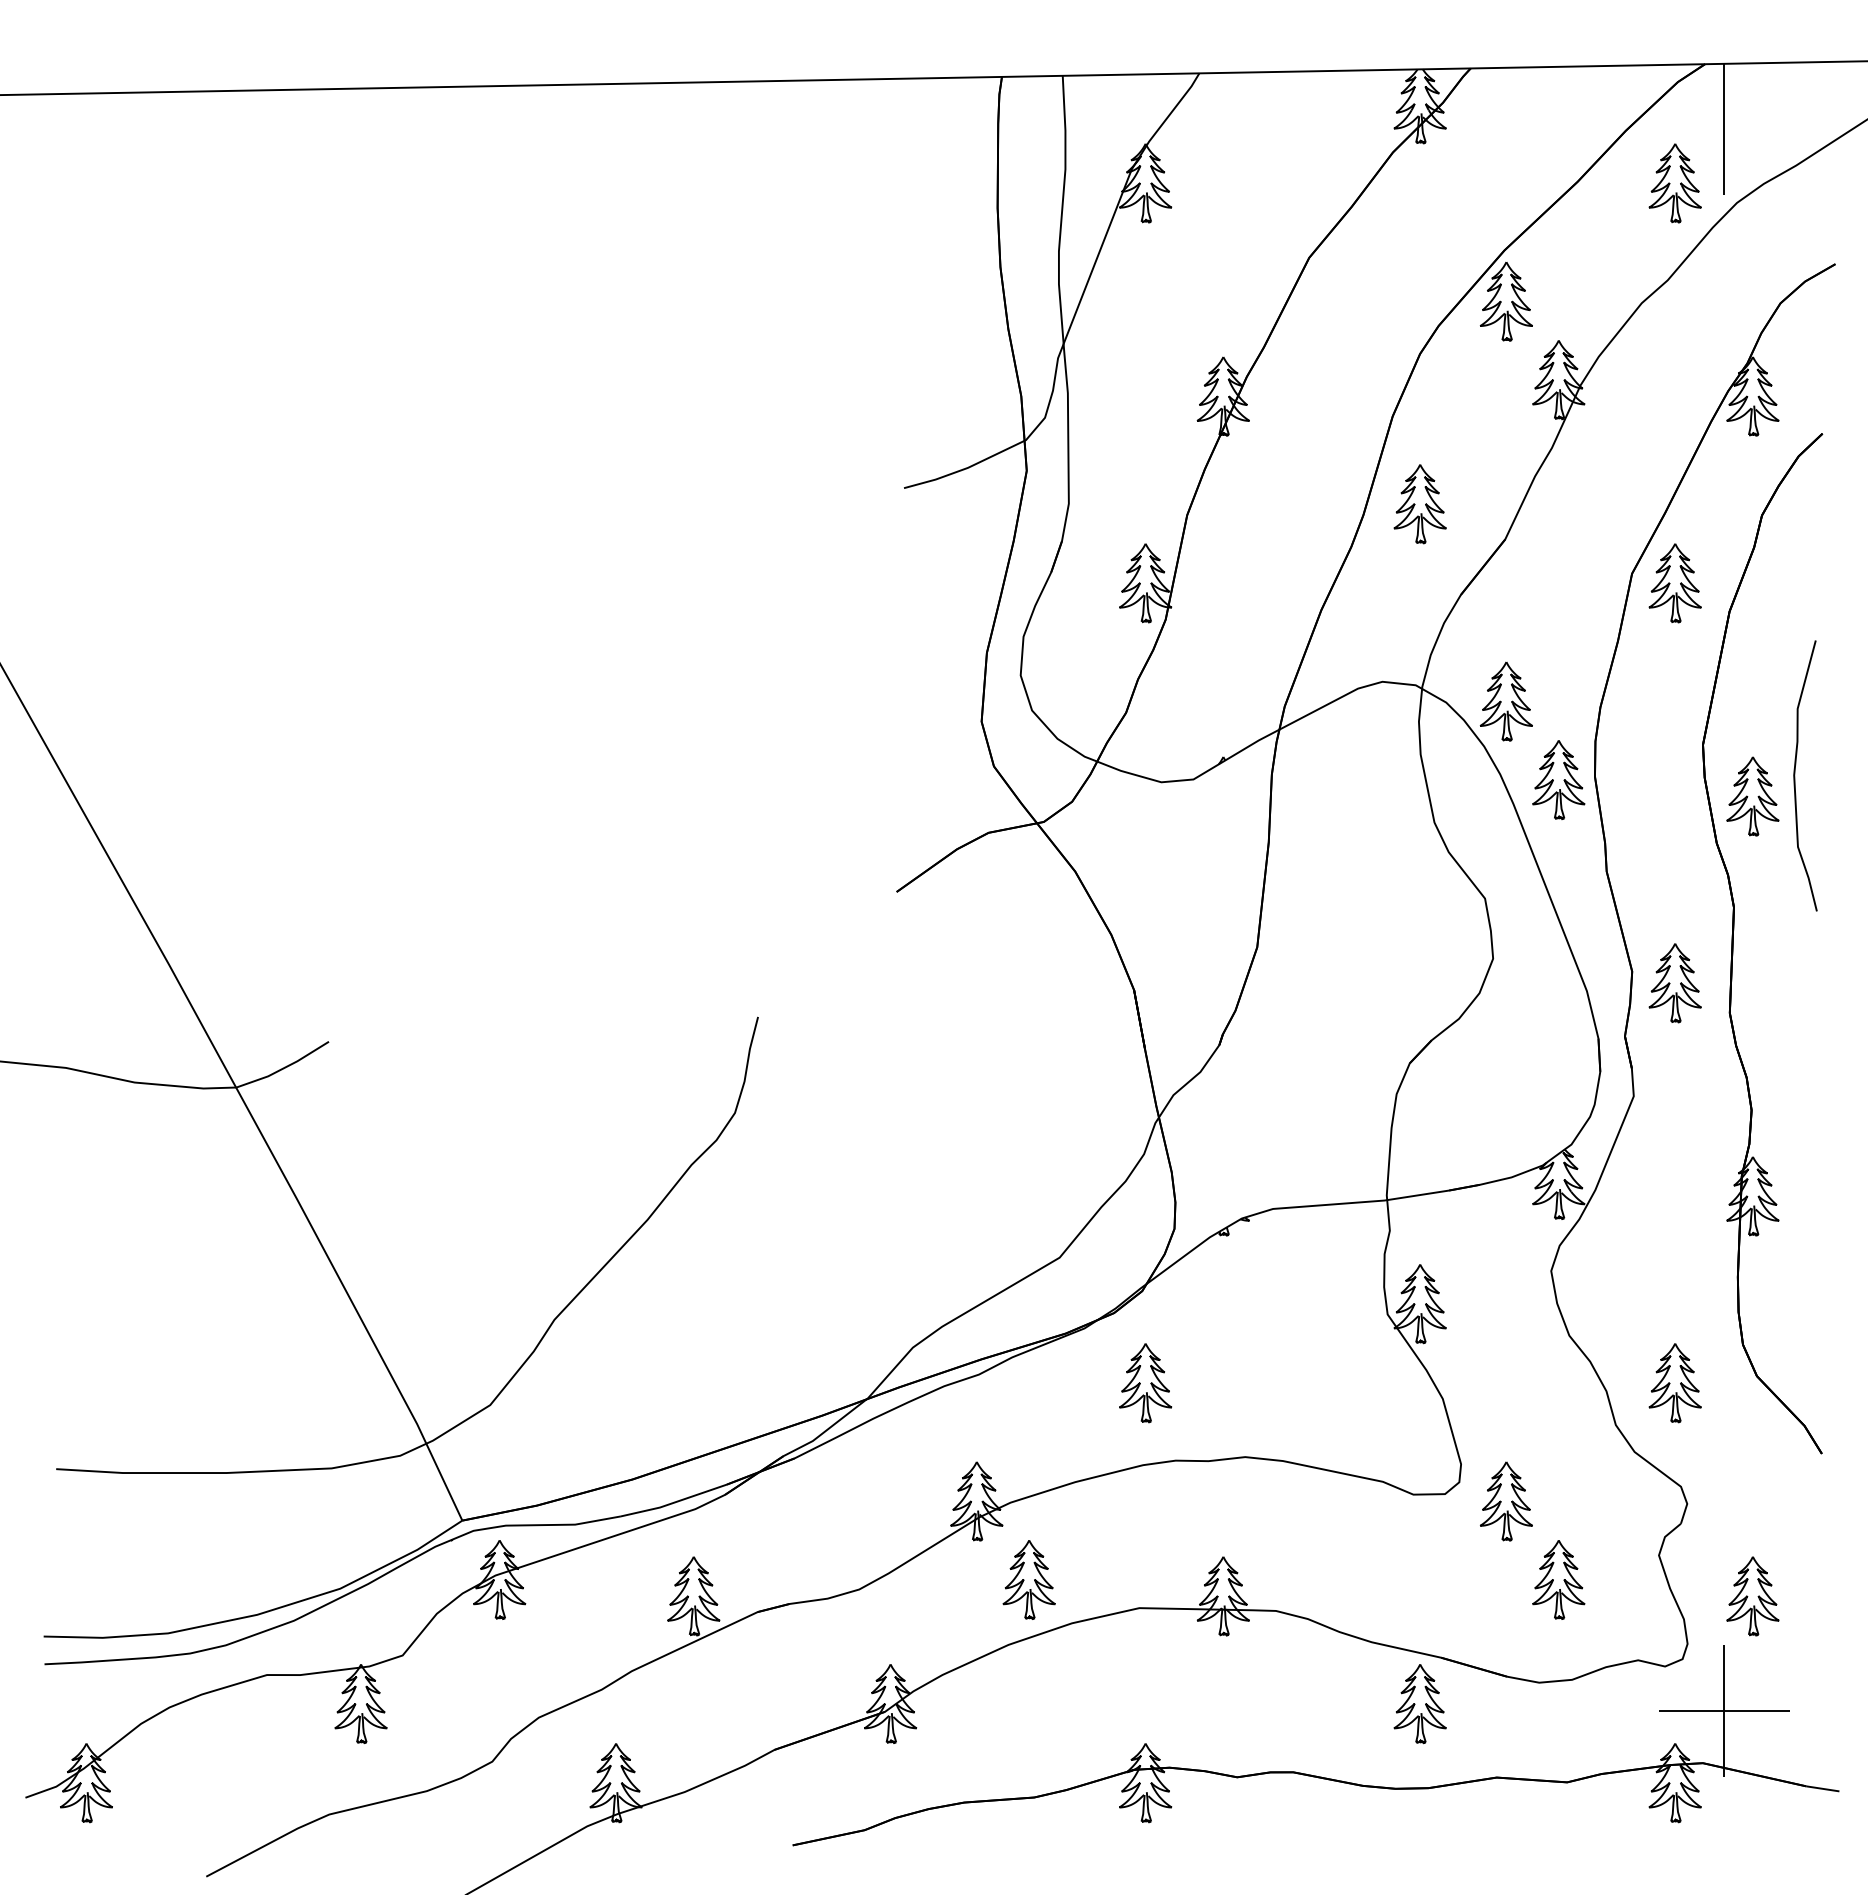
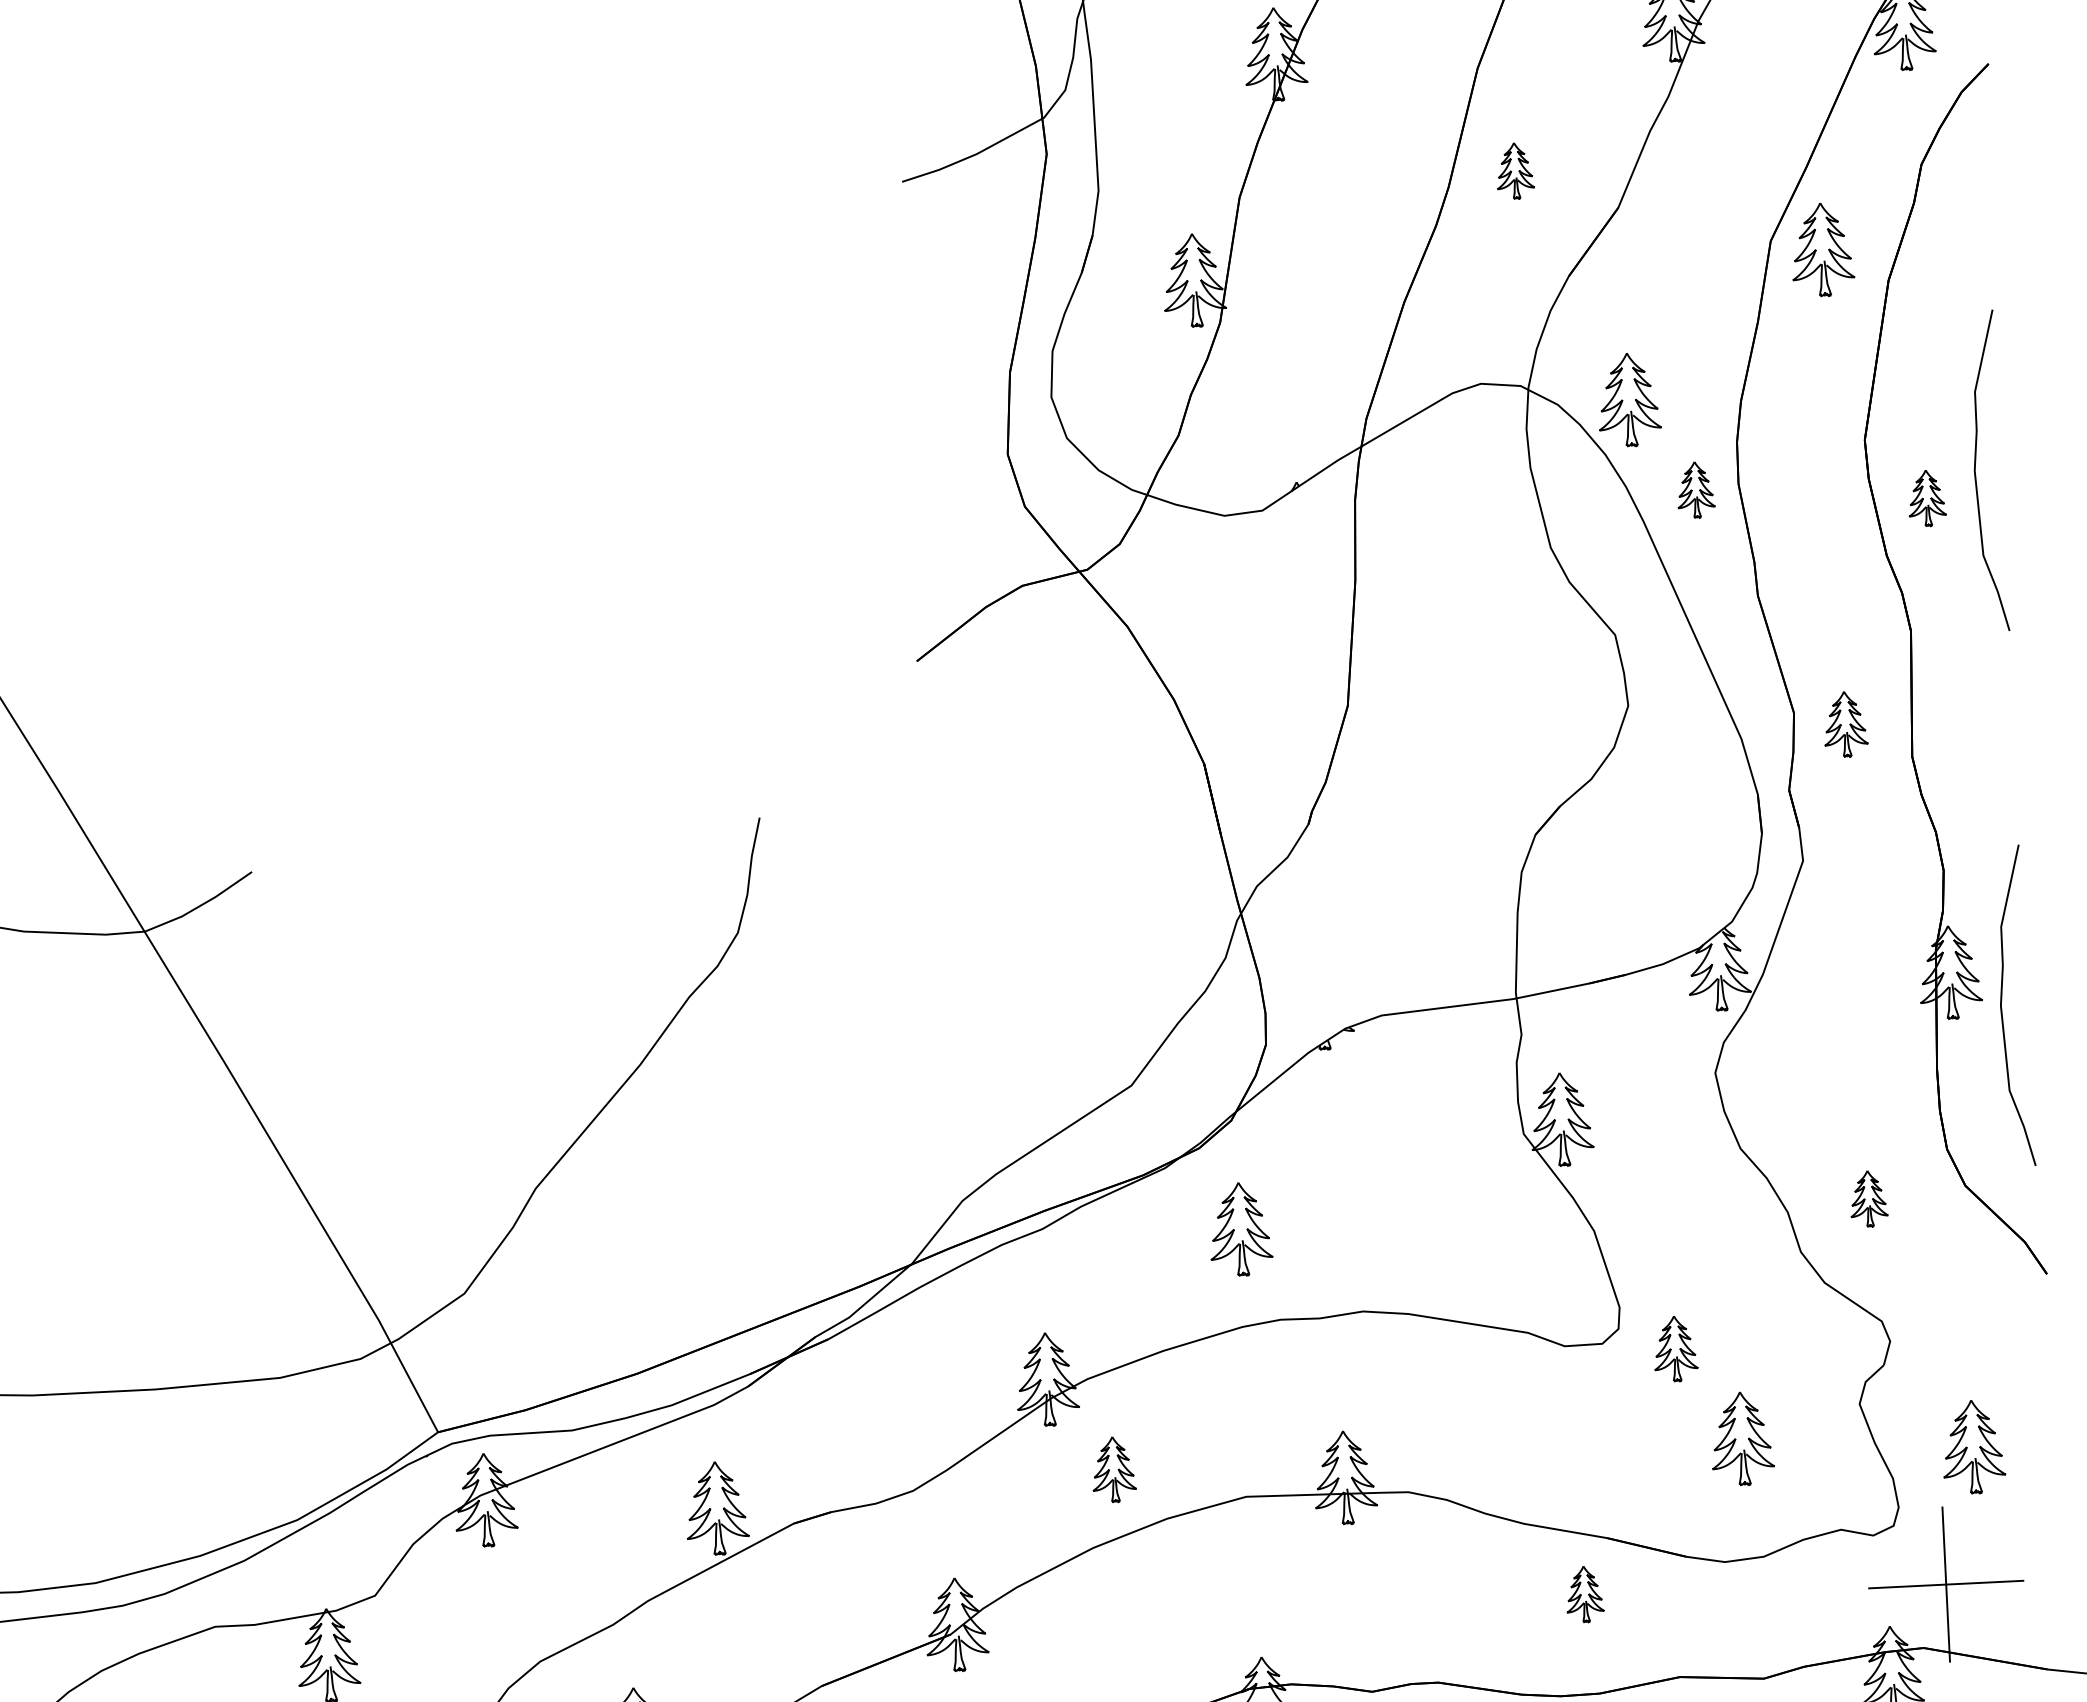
part: (1419, 504) -> (1514, 171), size x0.6
part: (1558, 779) -> (1695, 489), size x0.6
part: (1752, 796) -> (1926, 498), size x0.6
part: (1674, 983) -> (1844, 724), size x0.7
curve: (1795, 1226) -> (2002, 1006), added
part: (1674, 1383) -> (1868, 1199), size x0.6
part: (1506, 1501) -> (1675, 1349), size x0.7
part: (1028, 1579) -> (1113, 1469), size x0.7
part: (1419, 1704) -> (1584, 1594), size x0.6

